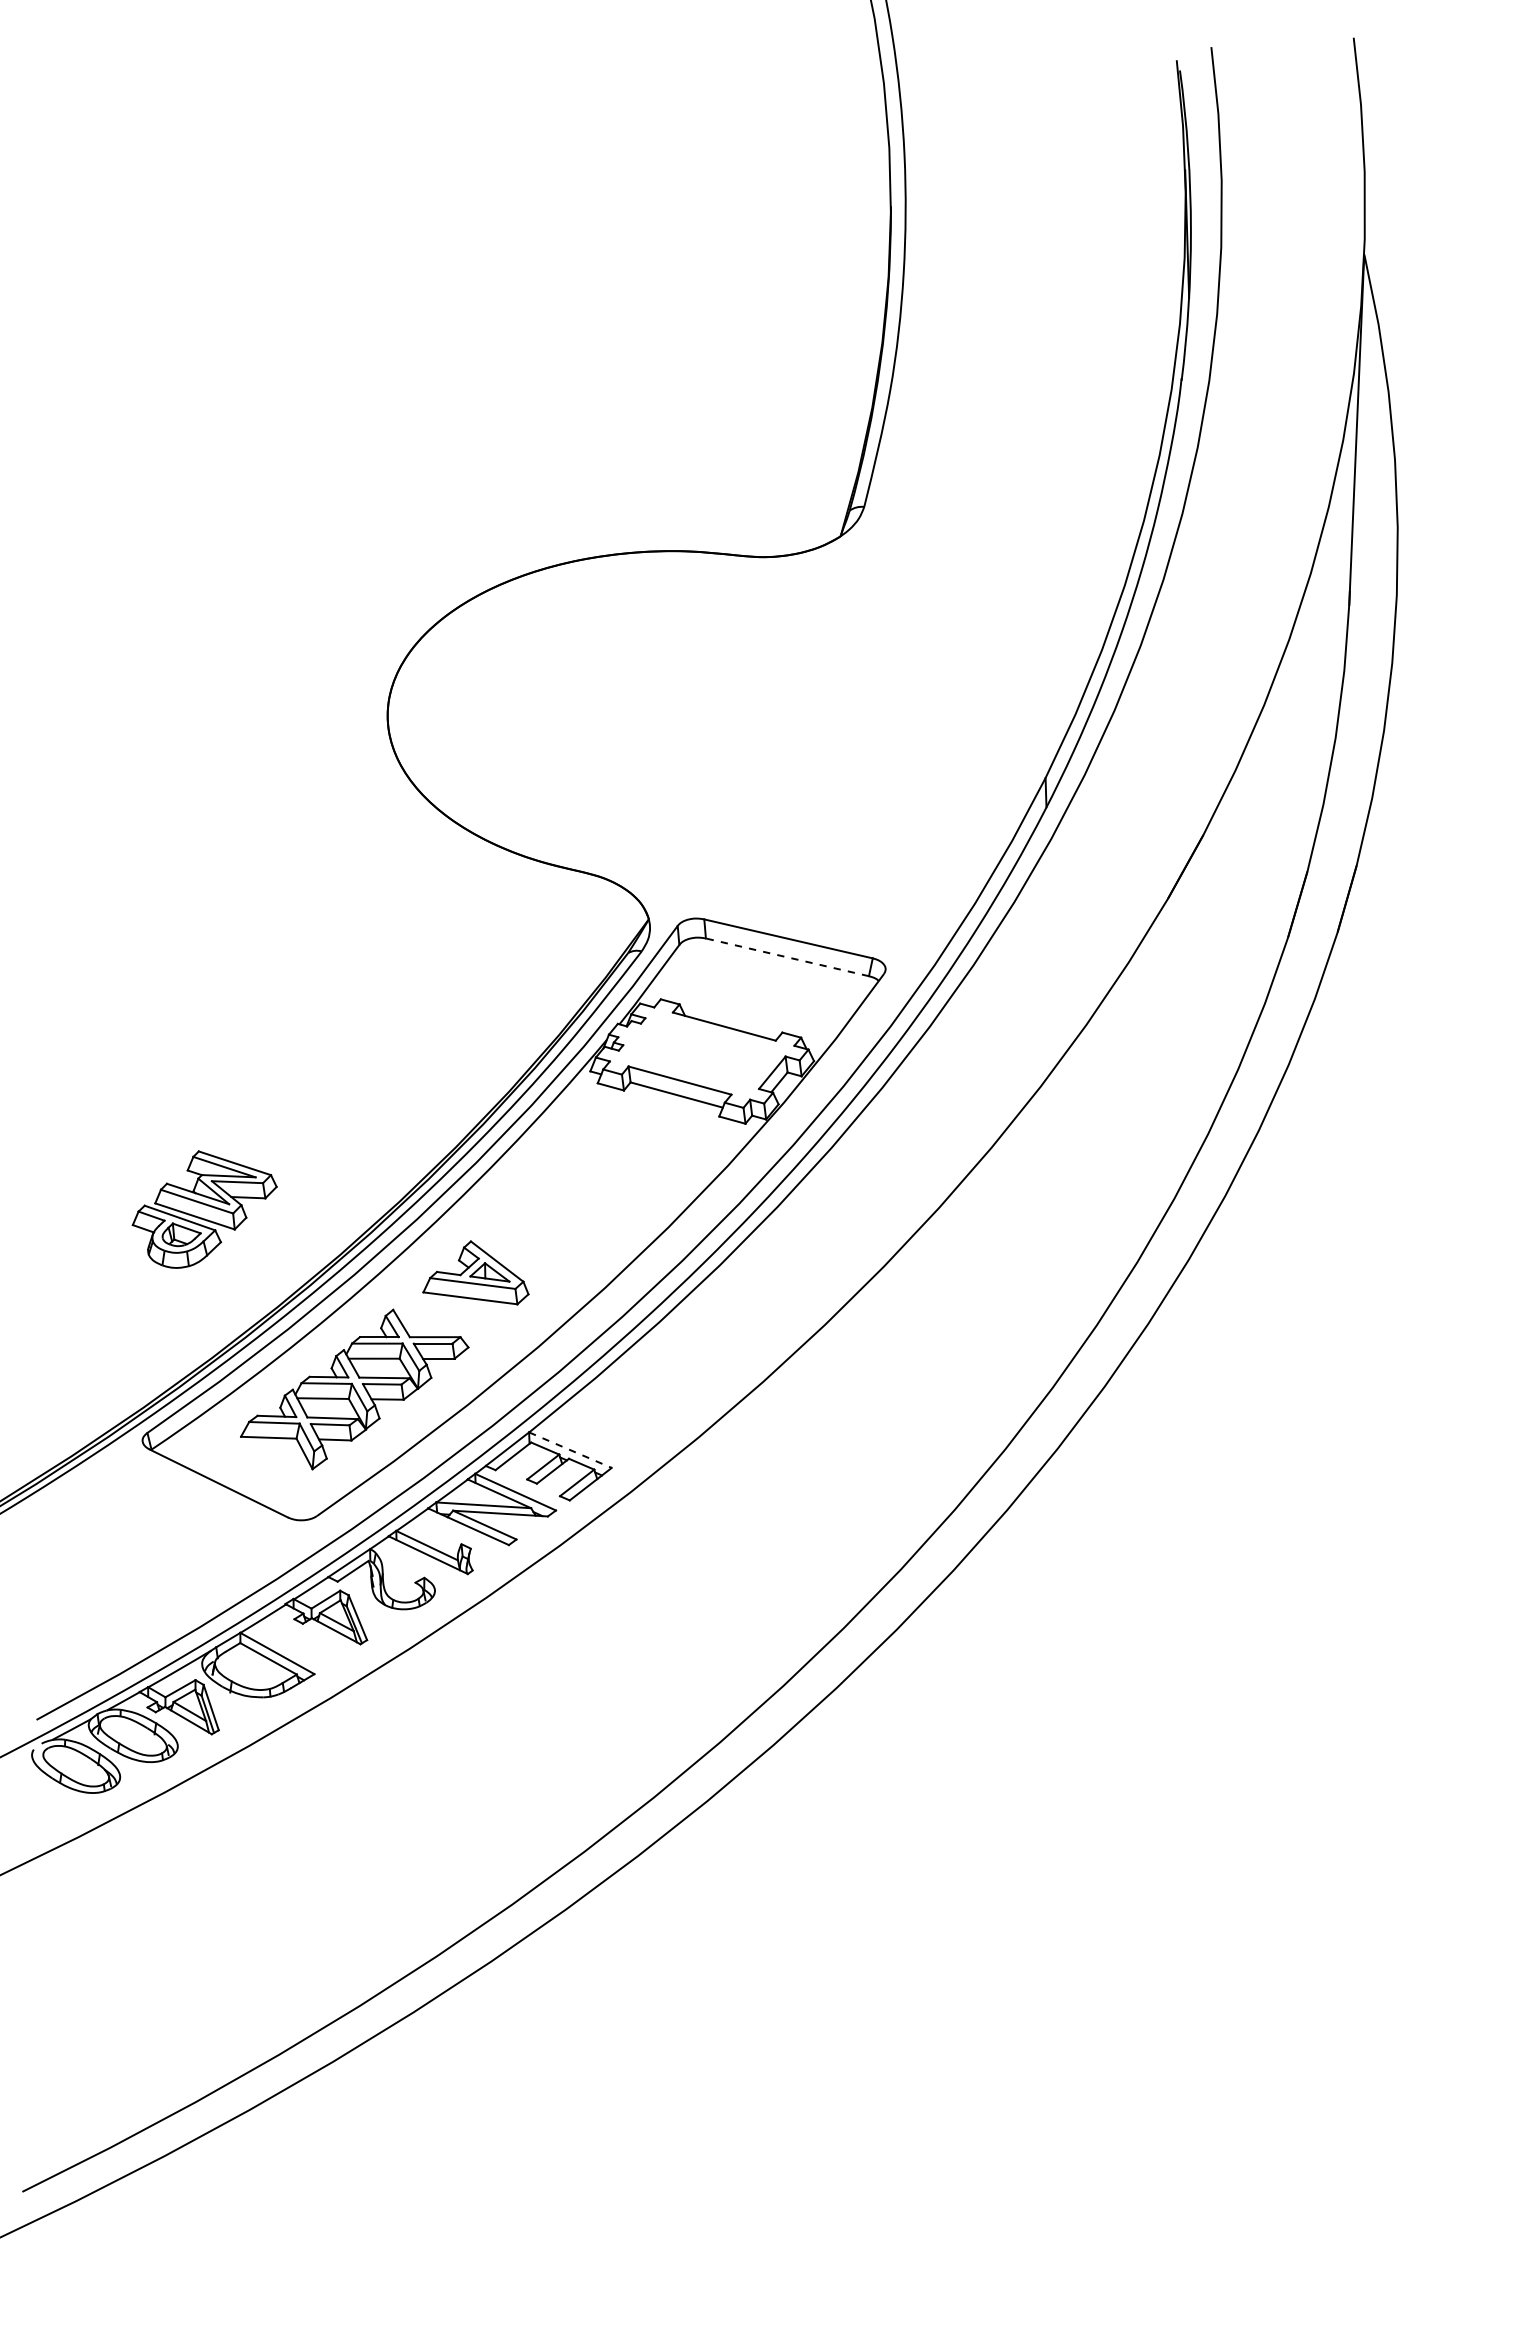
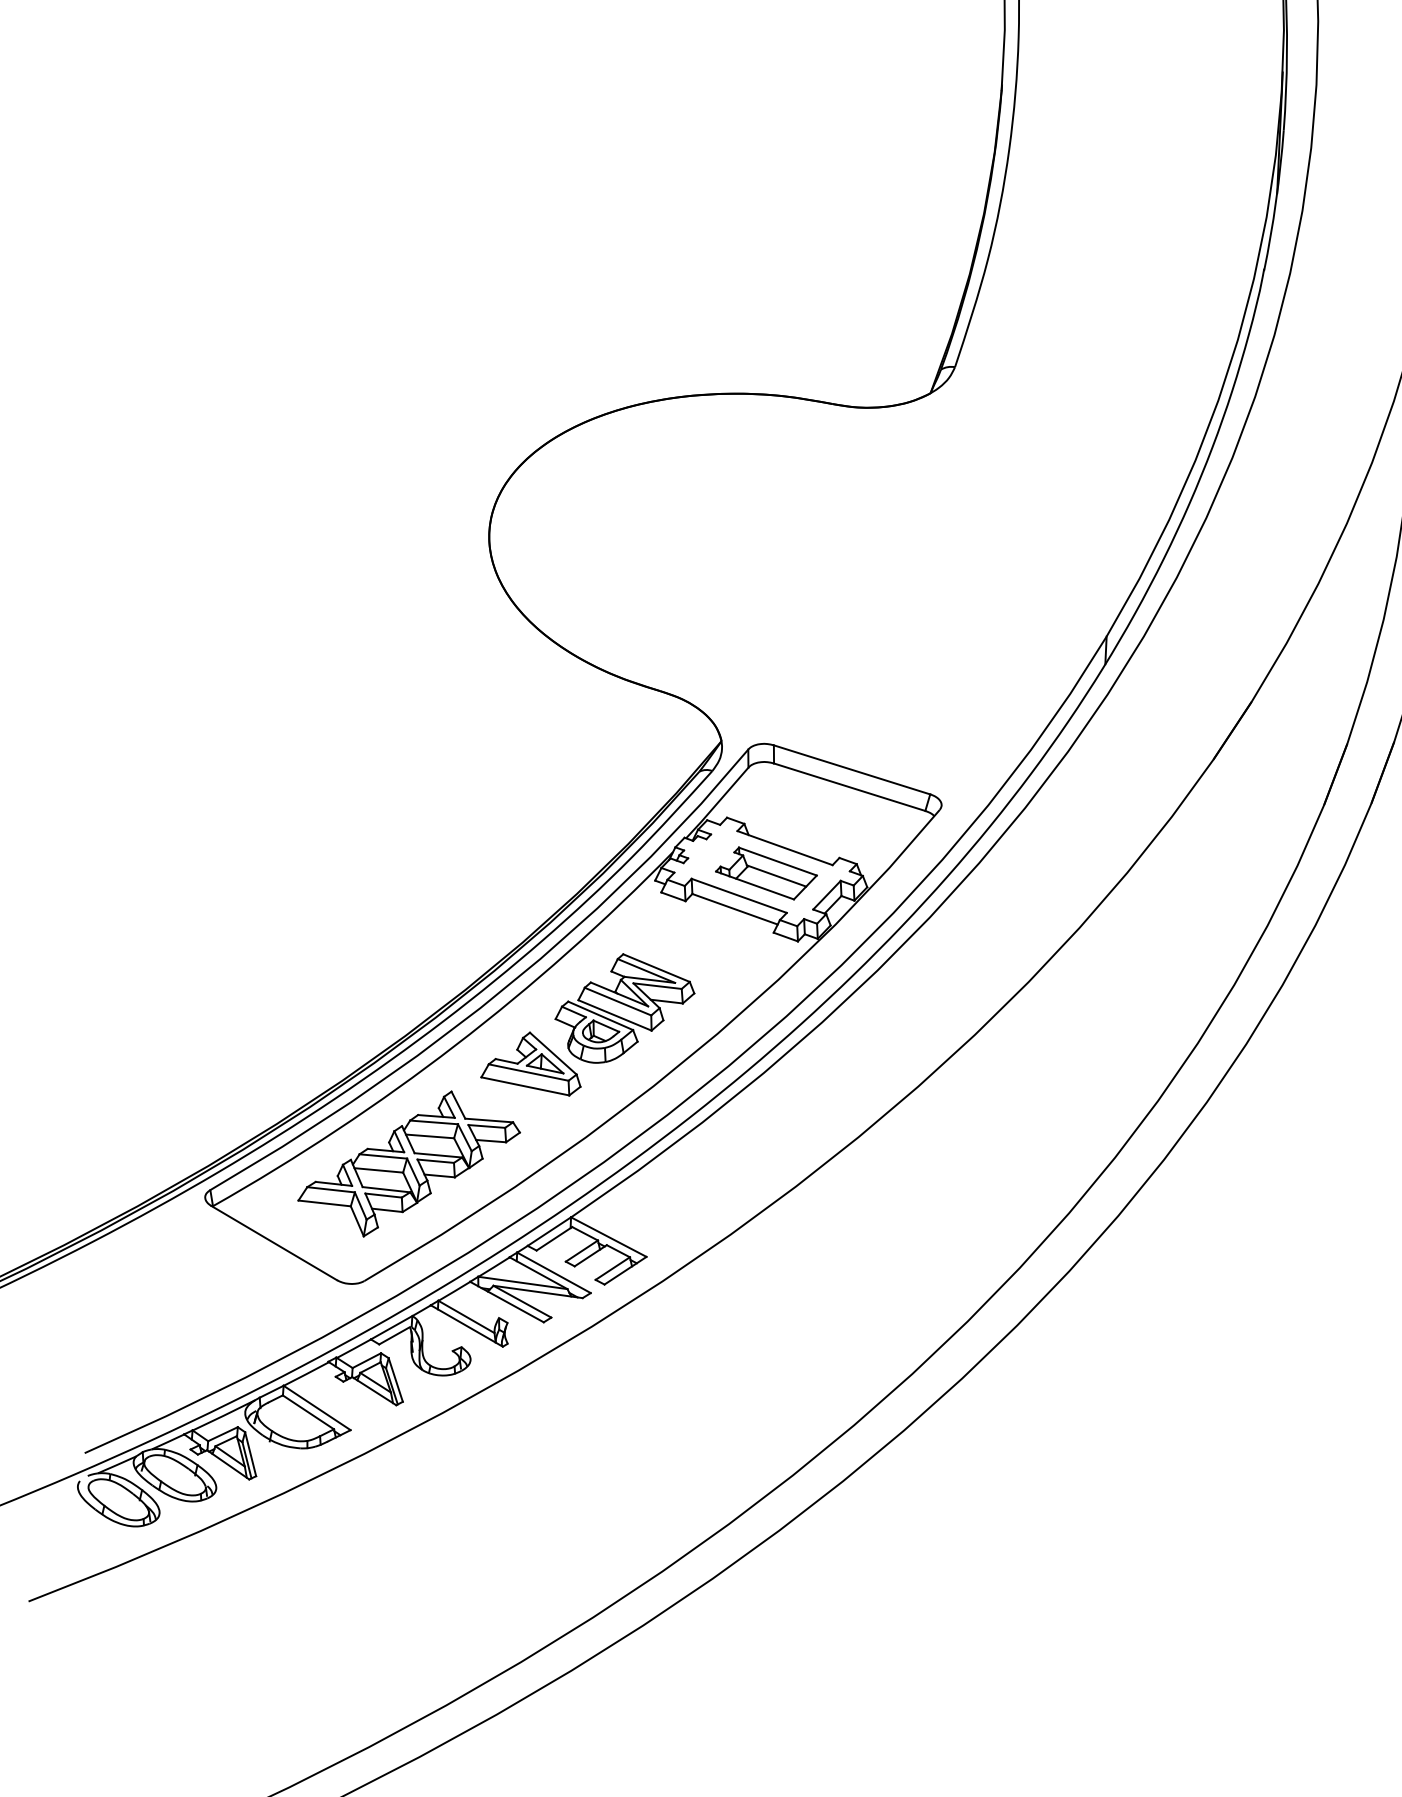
line: (787, 957) -> (849, 787), dashed -> solid
part: (706, 1054) -> (766, 873), added
part: (204, 1209) -> (624, 1009), moved
line: (570, 1450) -> (608, 1237), dashed -> solid

